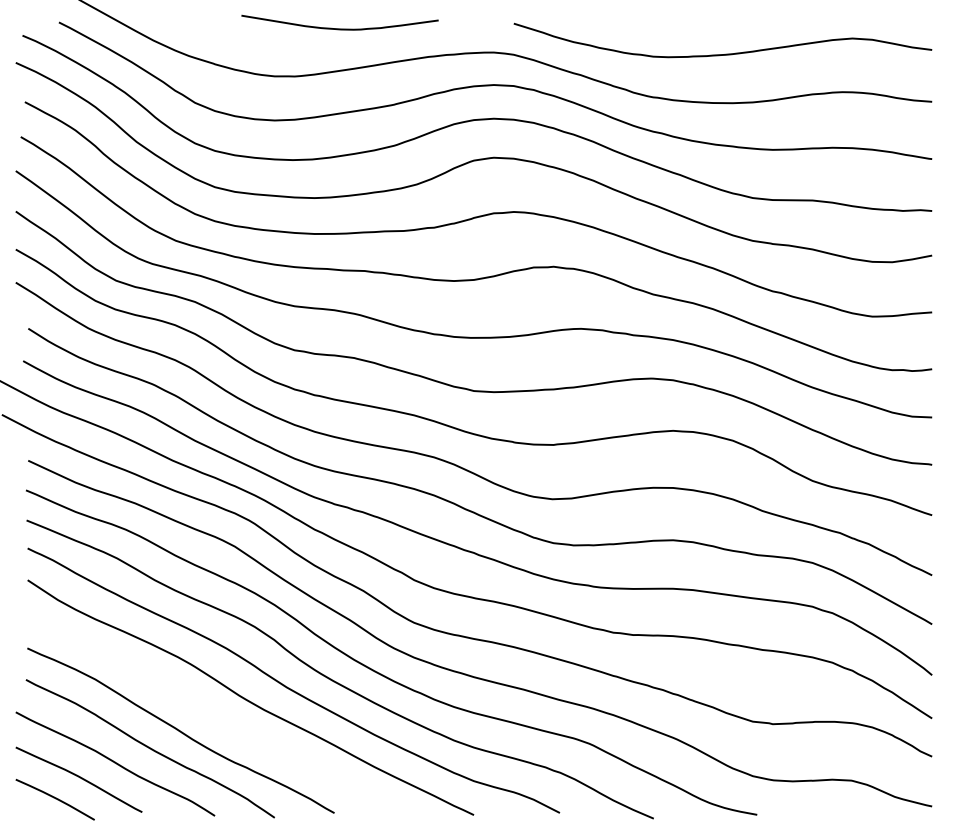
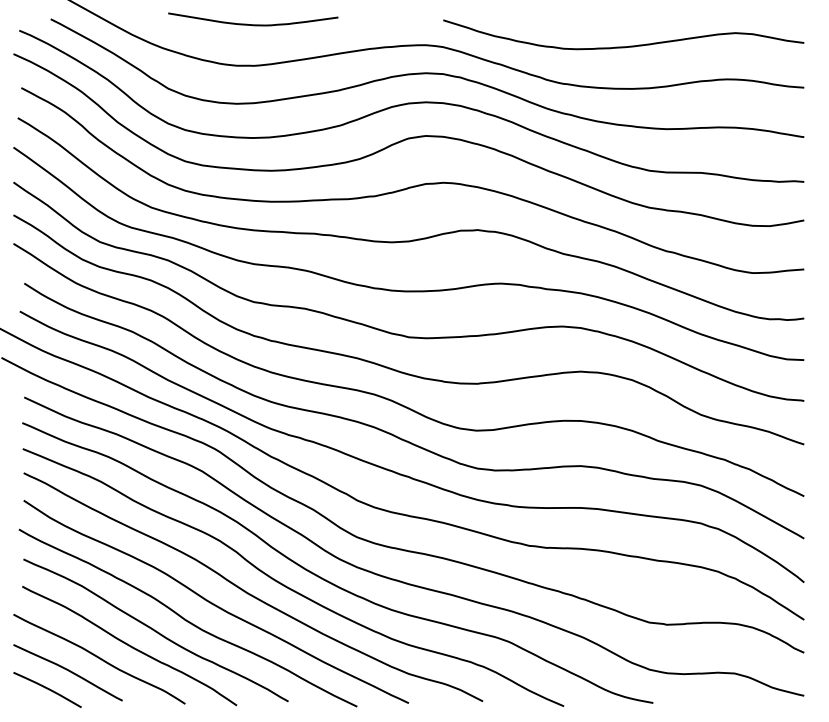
curve: (340, 28) -> (253, 24), moved
curve: (215, 716) -> (185, 618), added

